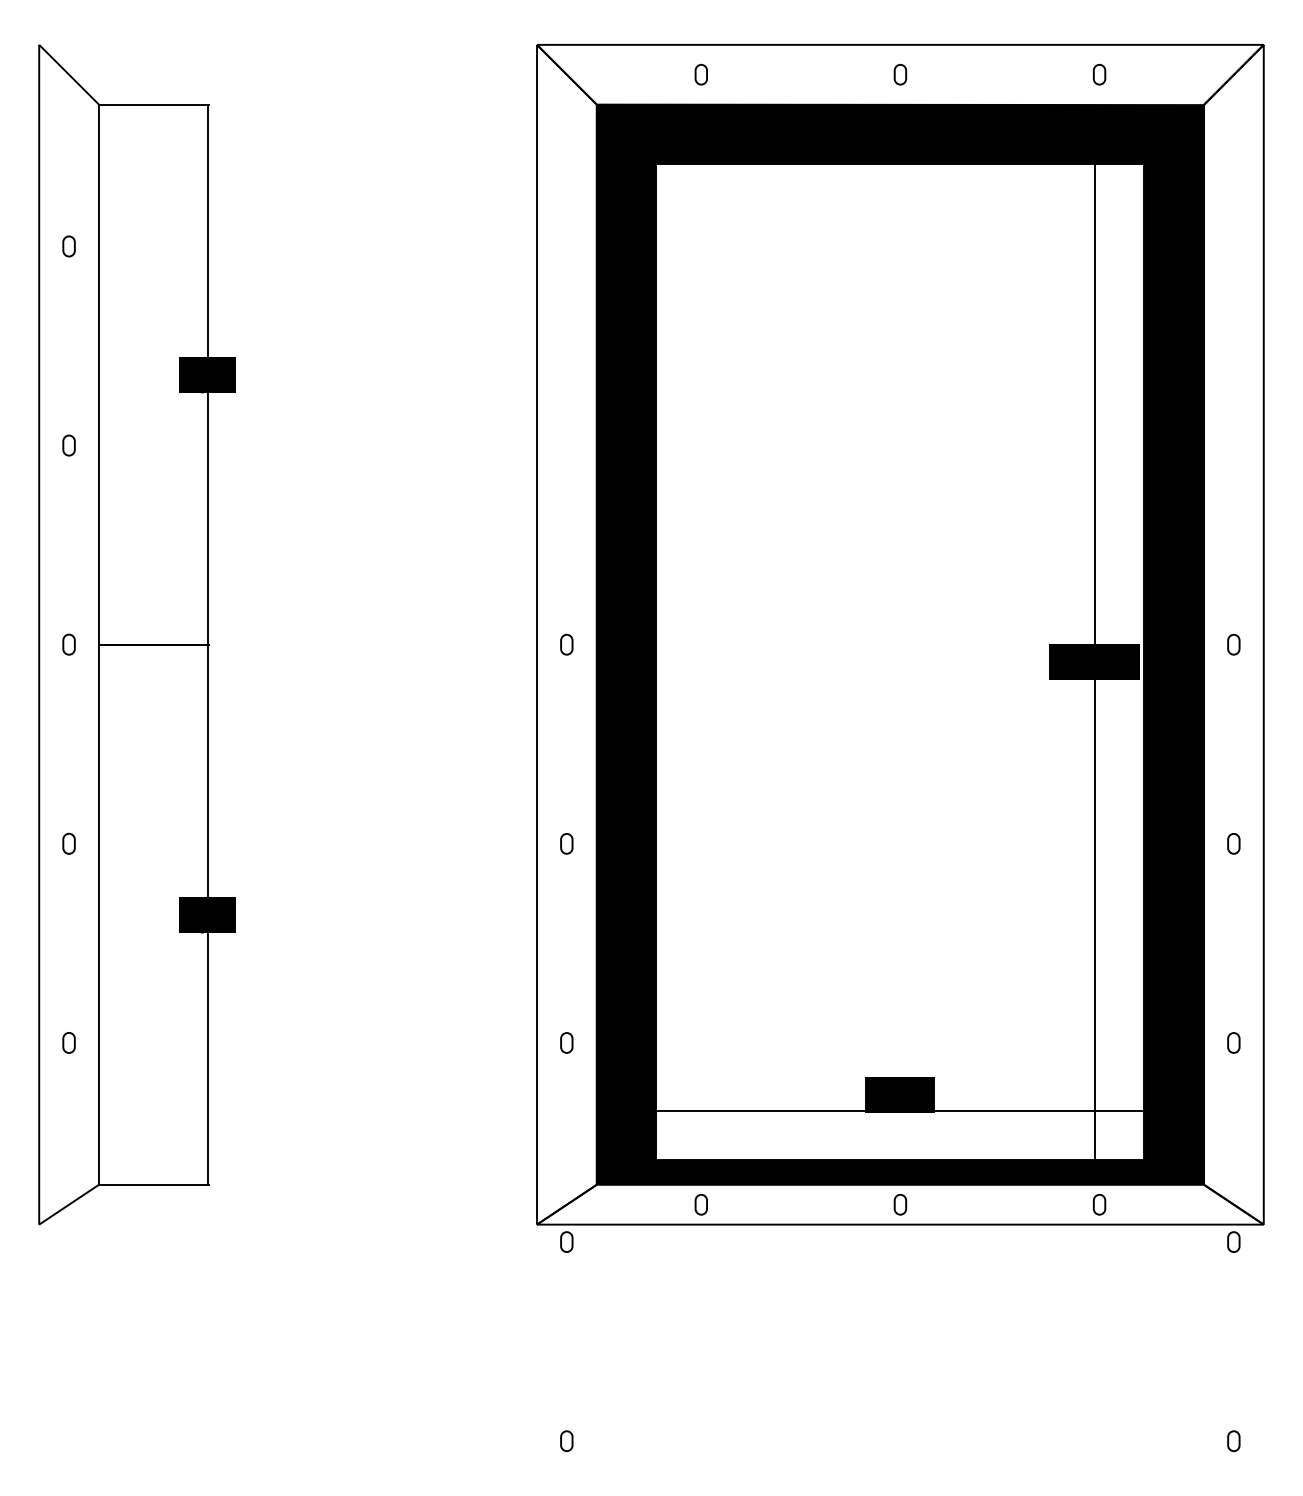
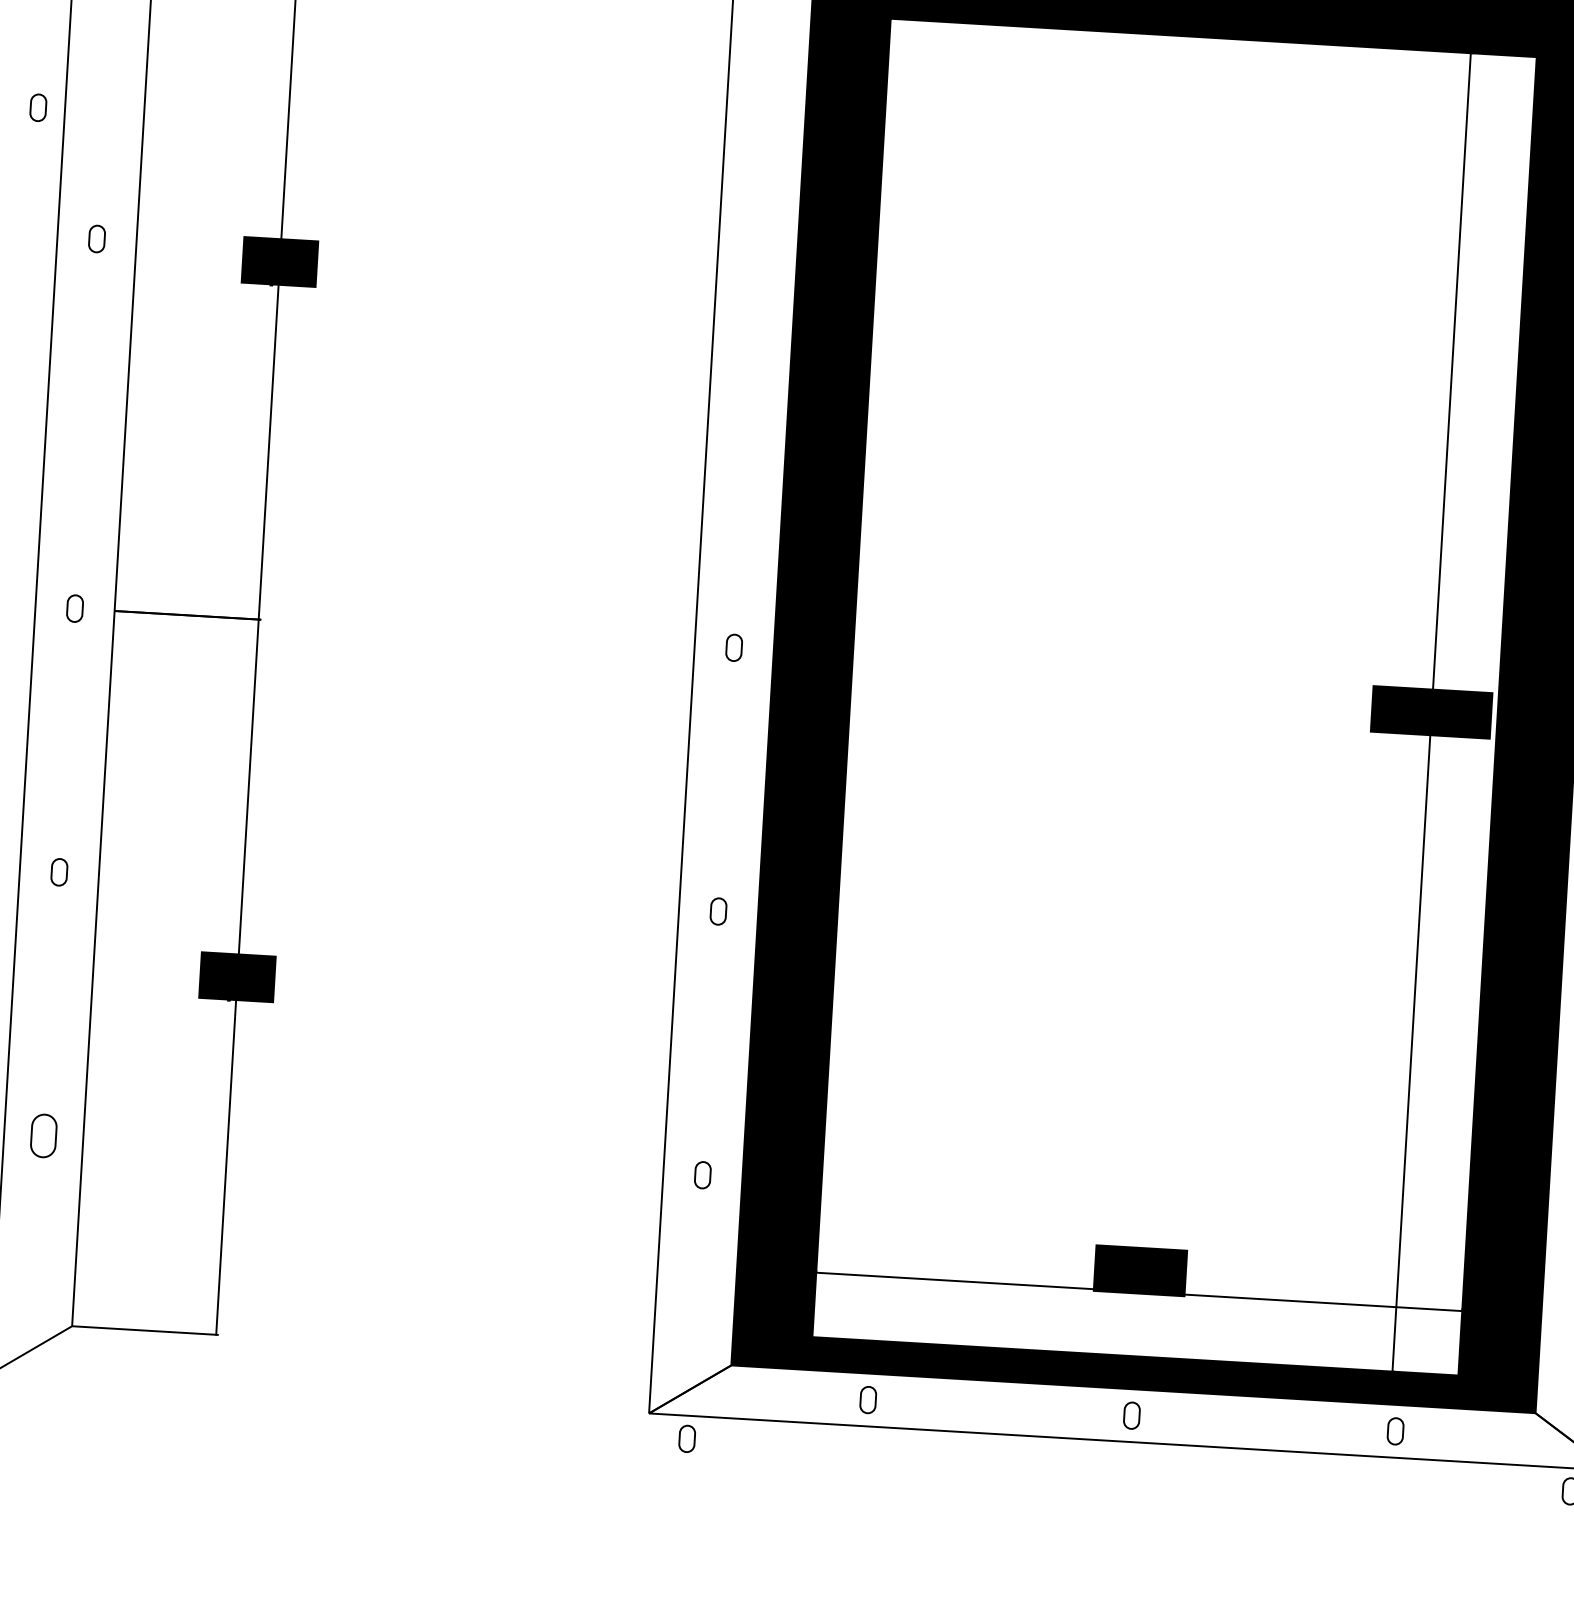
part: (68, 246) -> (37, 107), moved
part: (68, 445) -> (96, 238), moved
part: (68, 1042) -> (42, 1135), size x1.6

